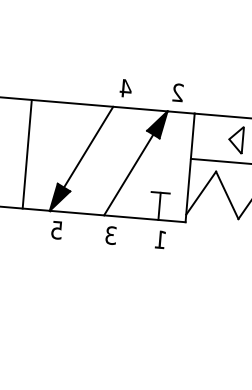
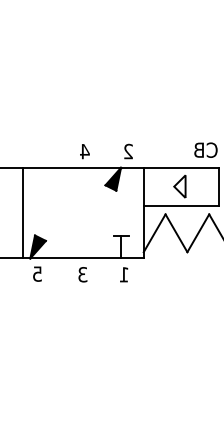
line: (87, 146) -> (57, 202), removed
line: (27, 153) -> (22, 212), moved
line: (127, 175) -> (92, 223), removed

